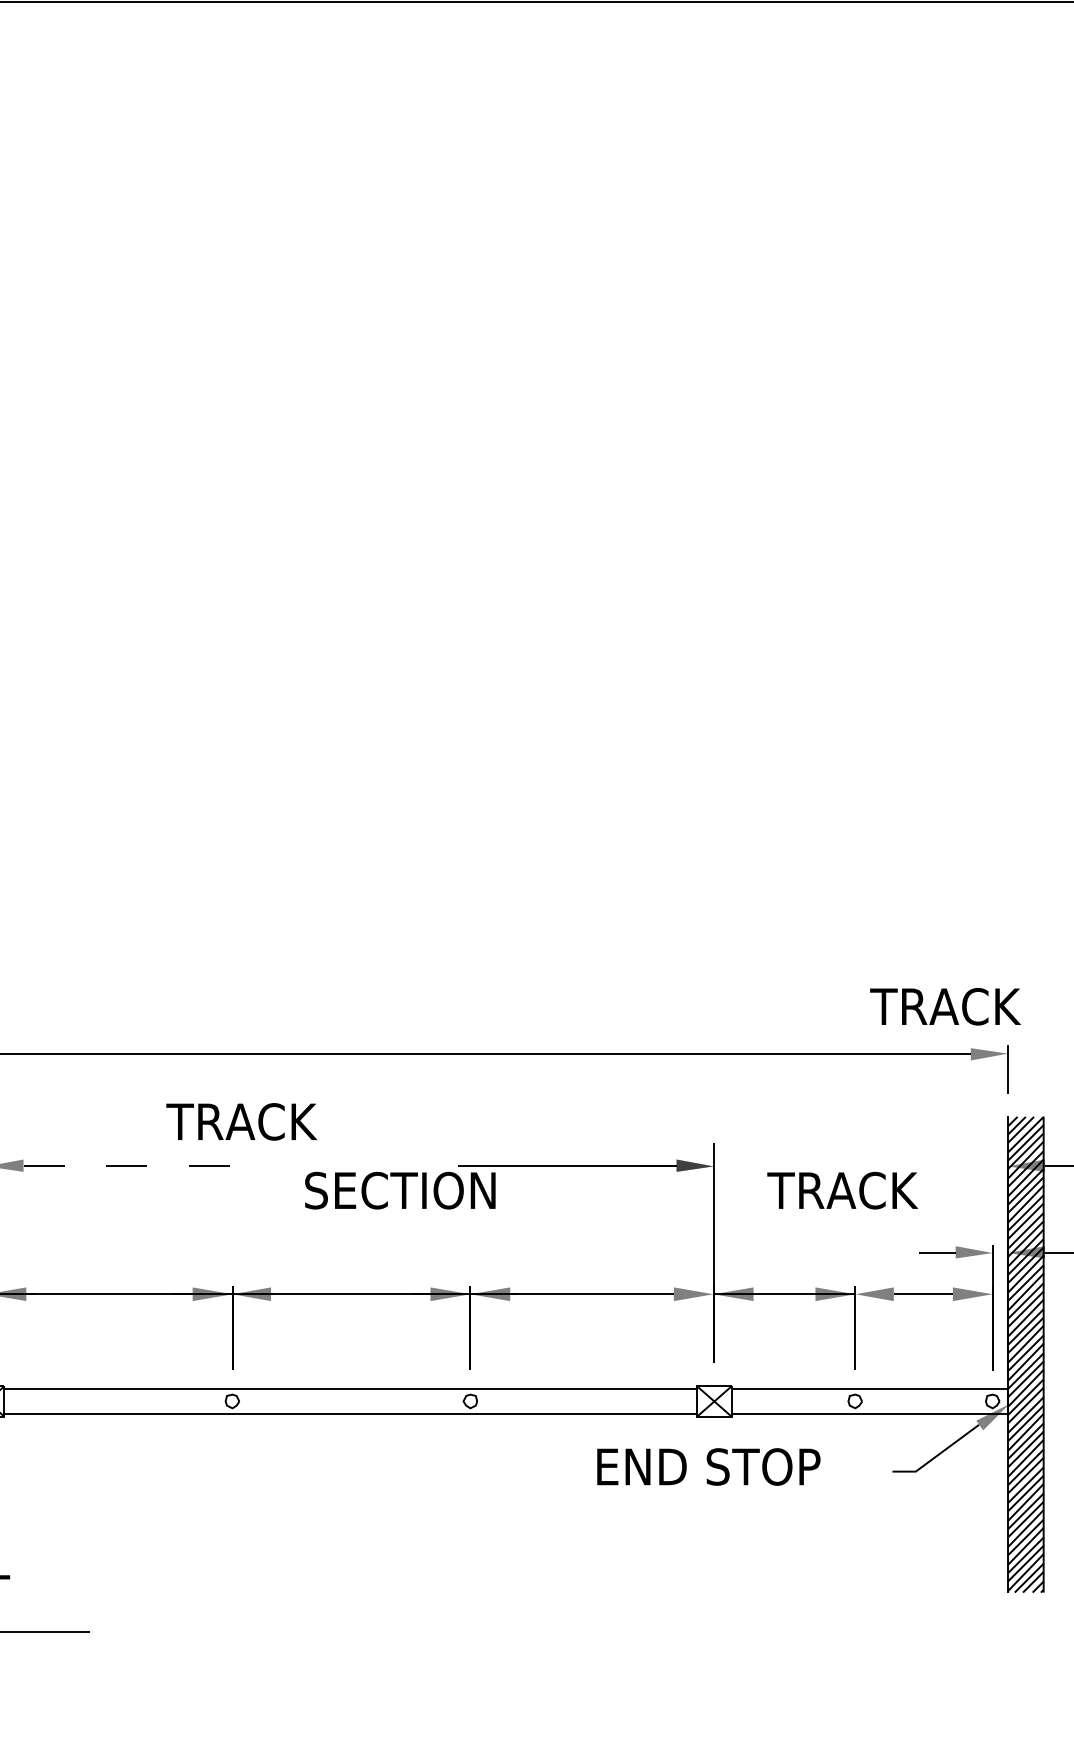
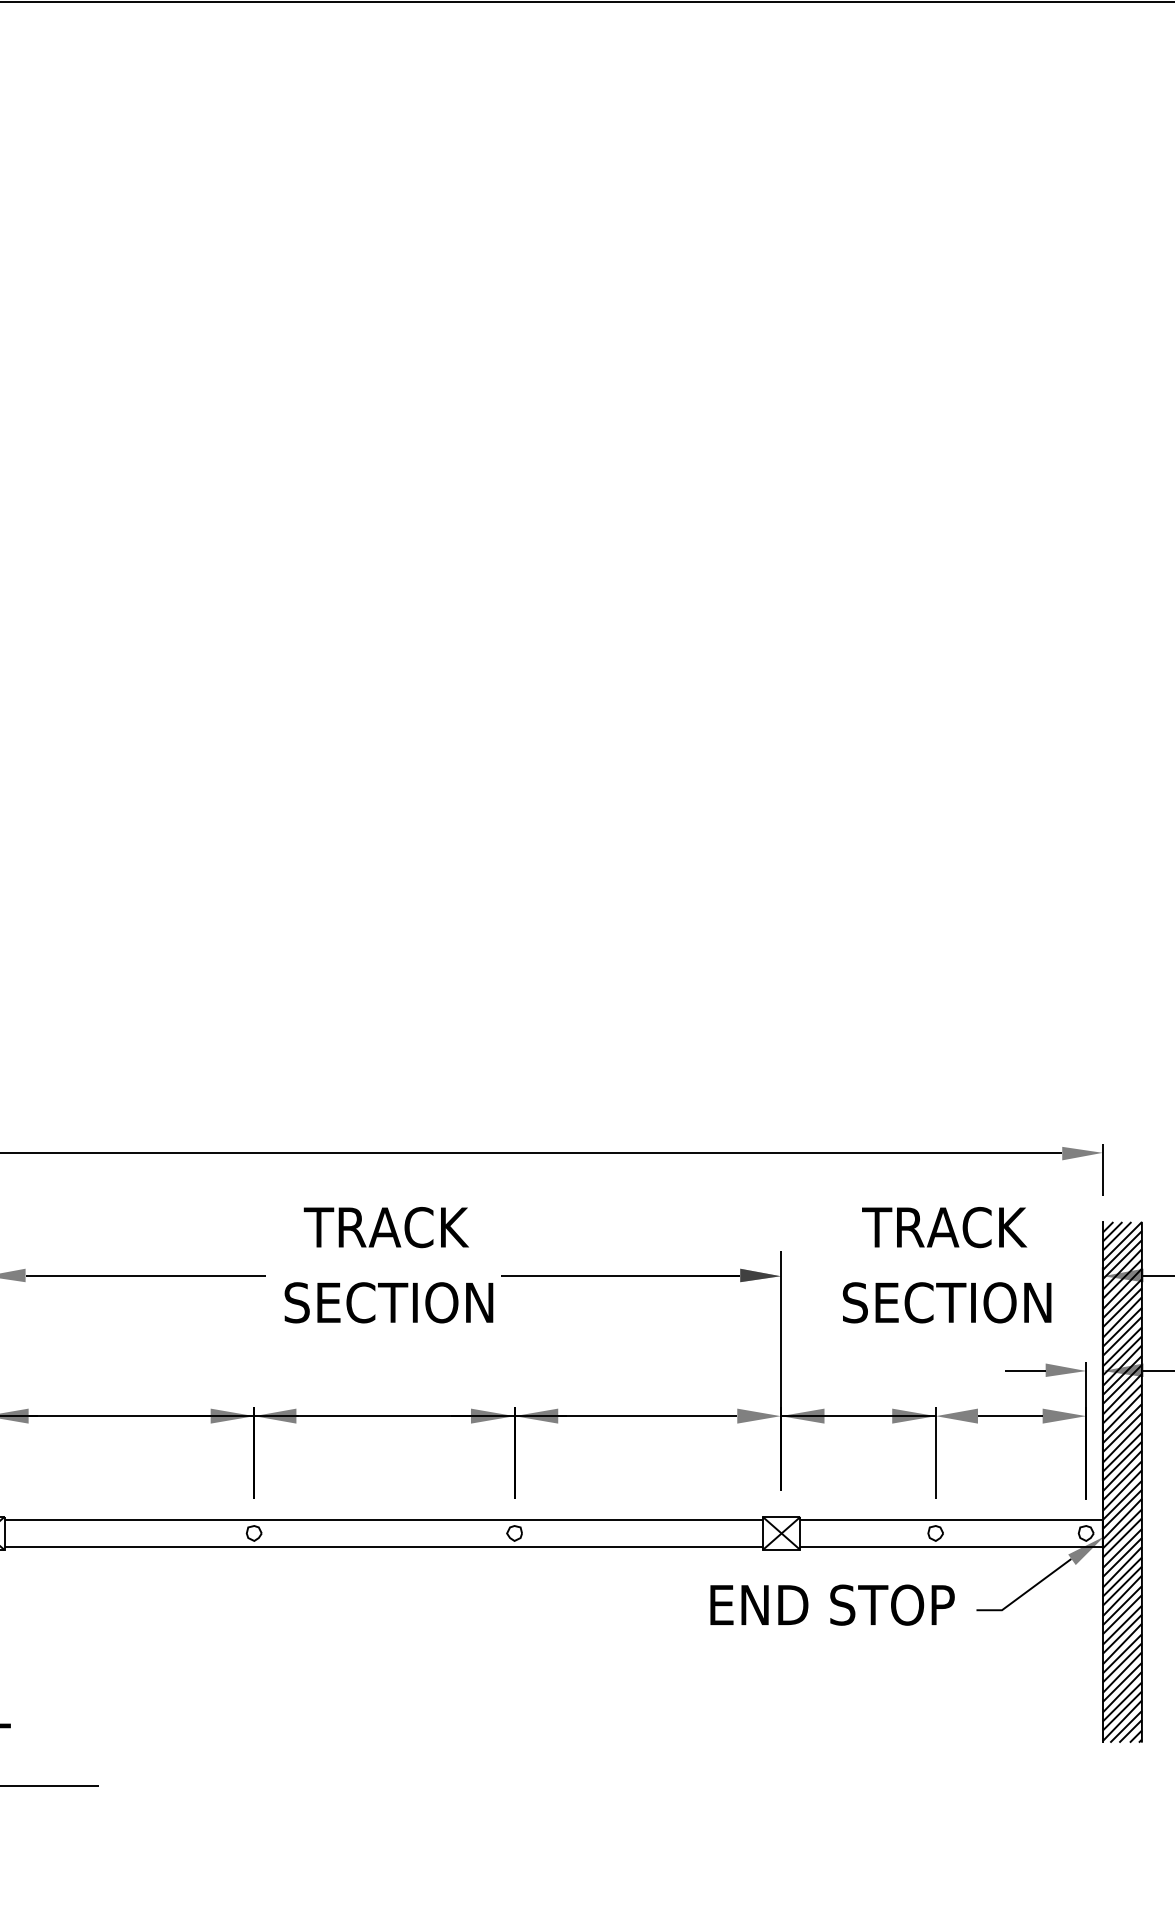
text: (945, 1006) -> (944, 1227), moved
text: (240, 1121) -> (385, 1227), moved
line: (134, 1166) -> (146, 1276), dashed -> solid
text: (399, 1190) -> (388, 1302), moved
text: (864, 1190) -> (945, 1302), TRACK -> SECTION
text: (708, 1466) -> (832, 1604), moved

